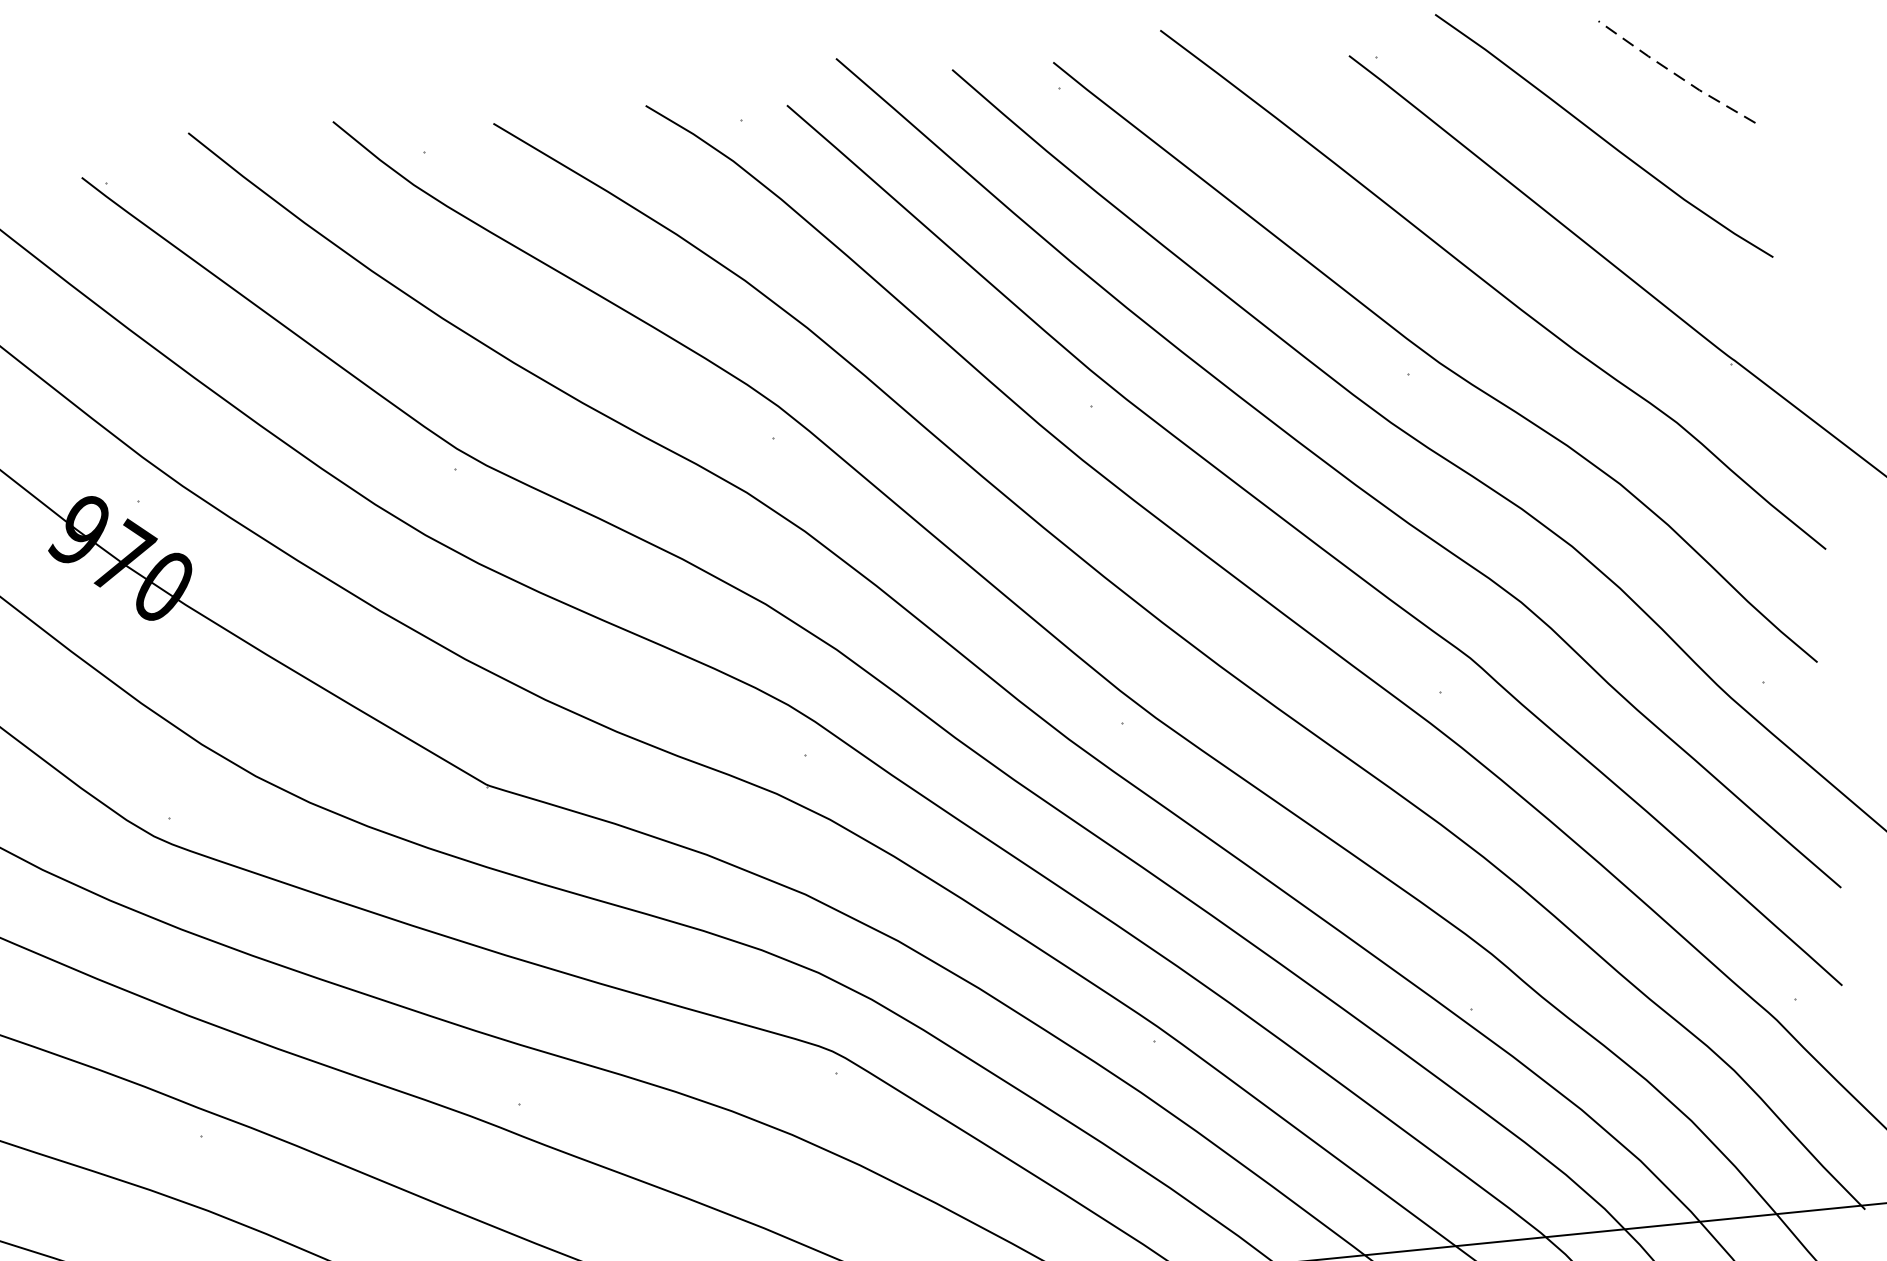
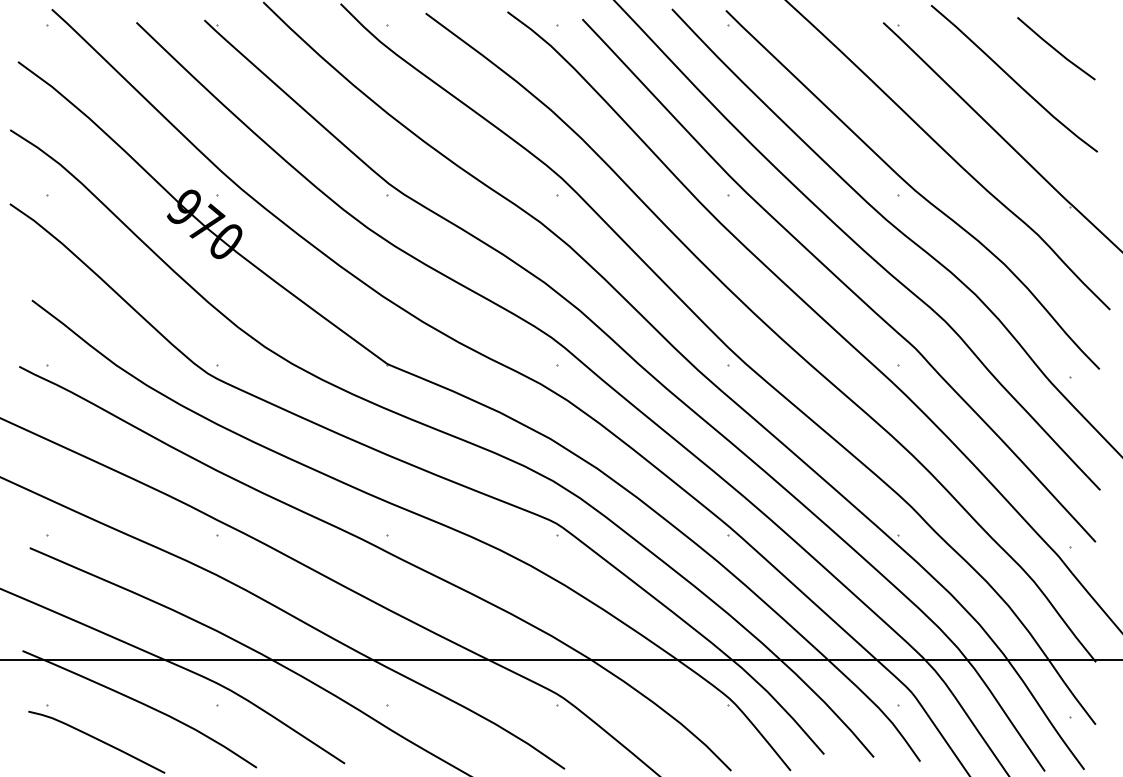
line: (1675, 73) -> (1055, 49), dashed -> solid

